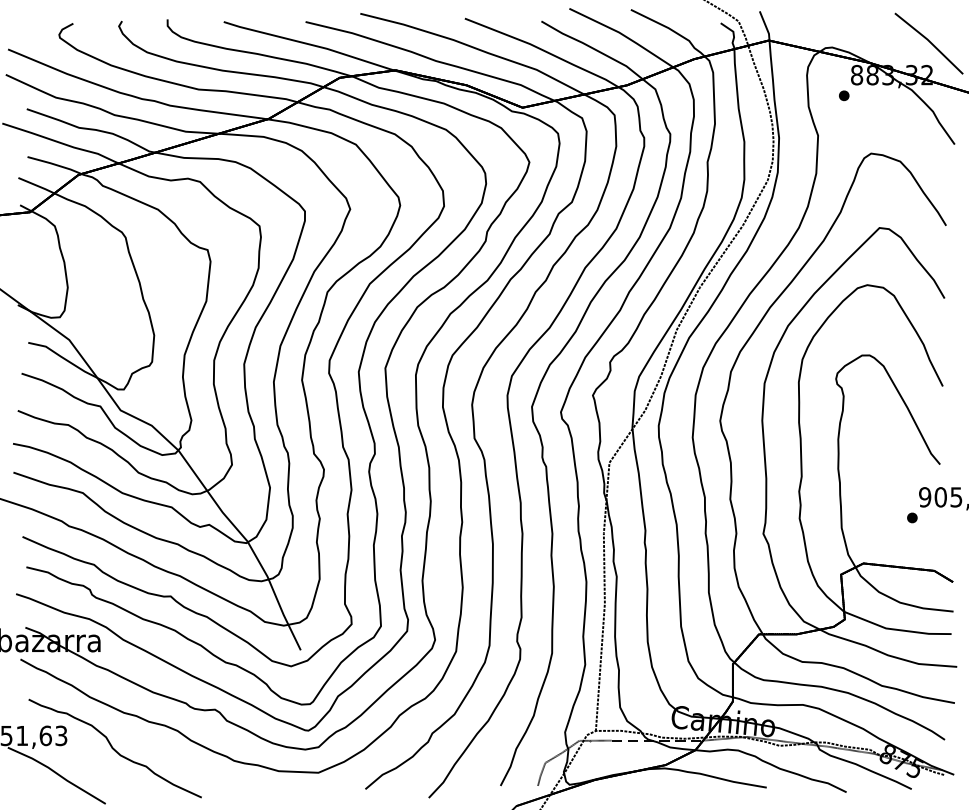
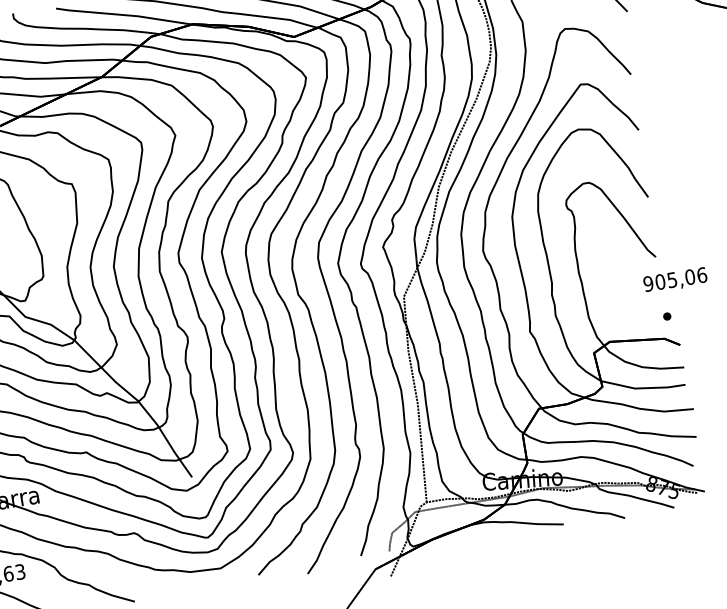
part: (912, 517) -> (667, 316), moved

